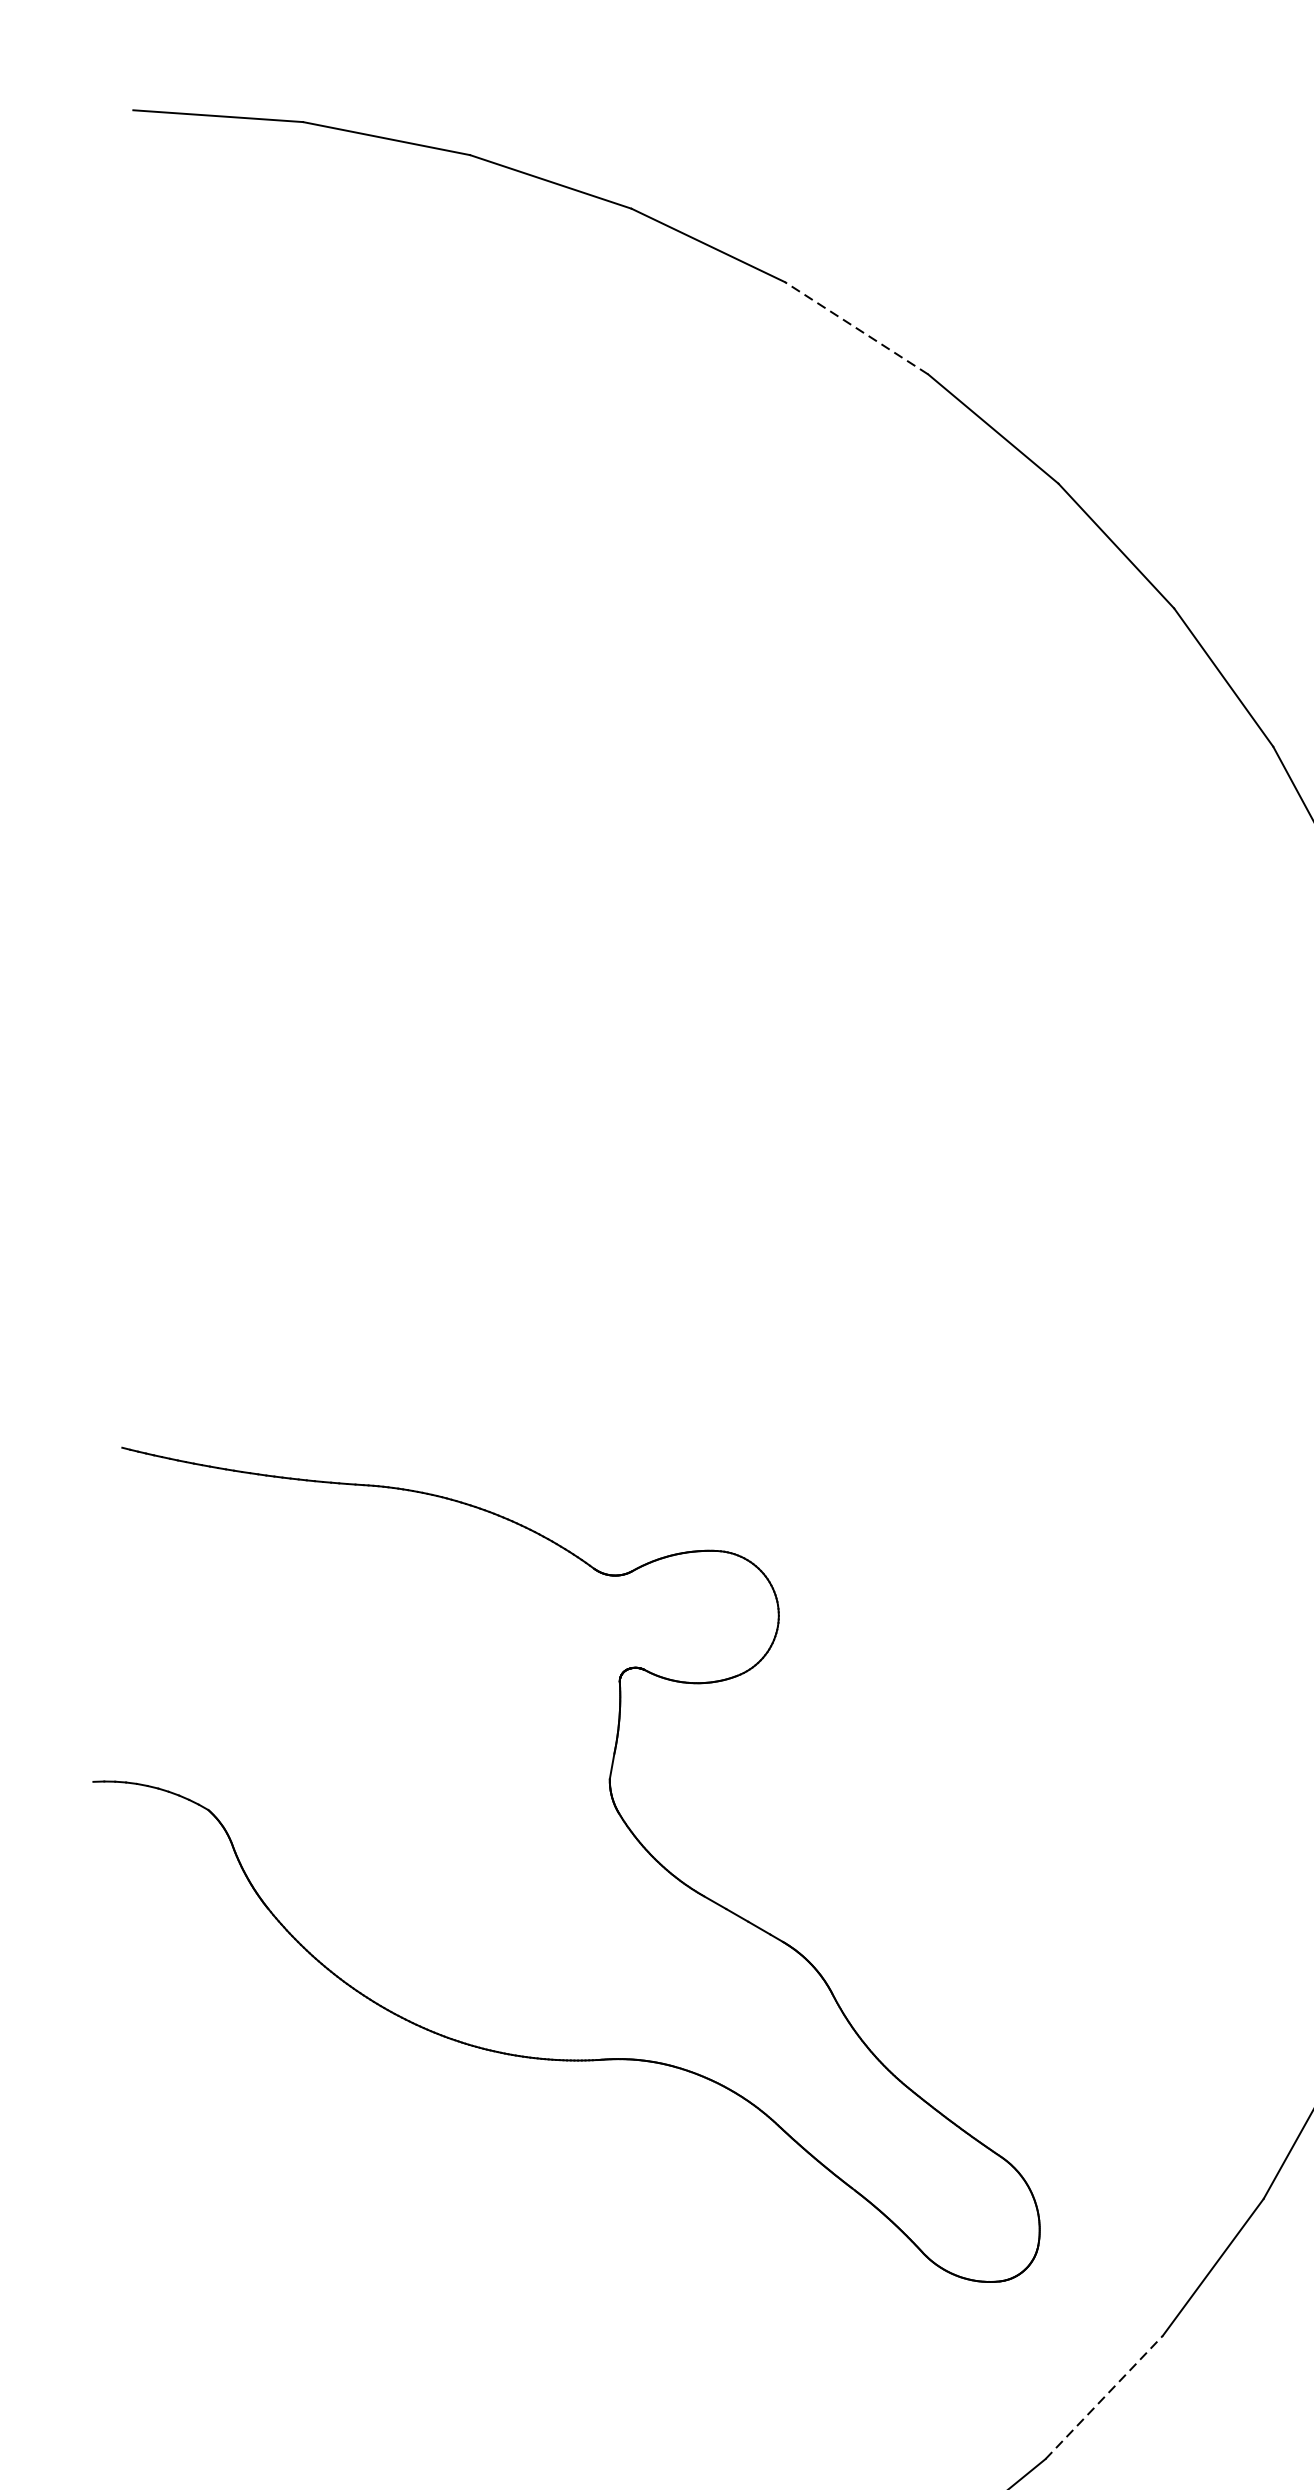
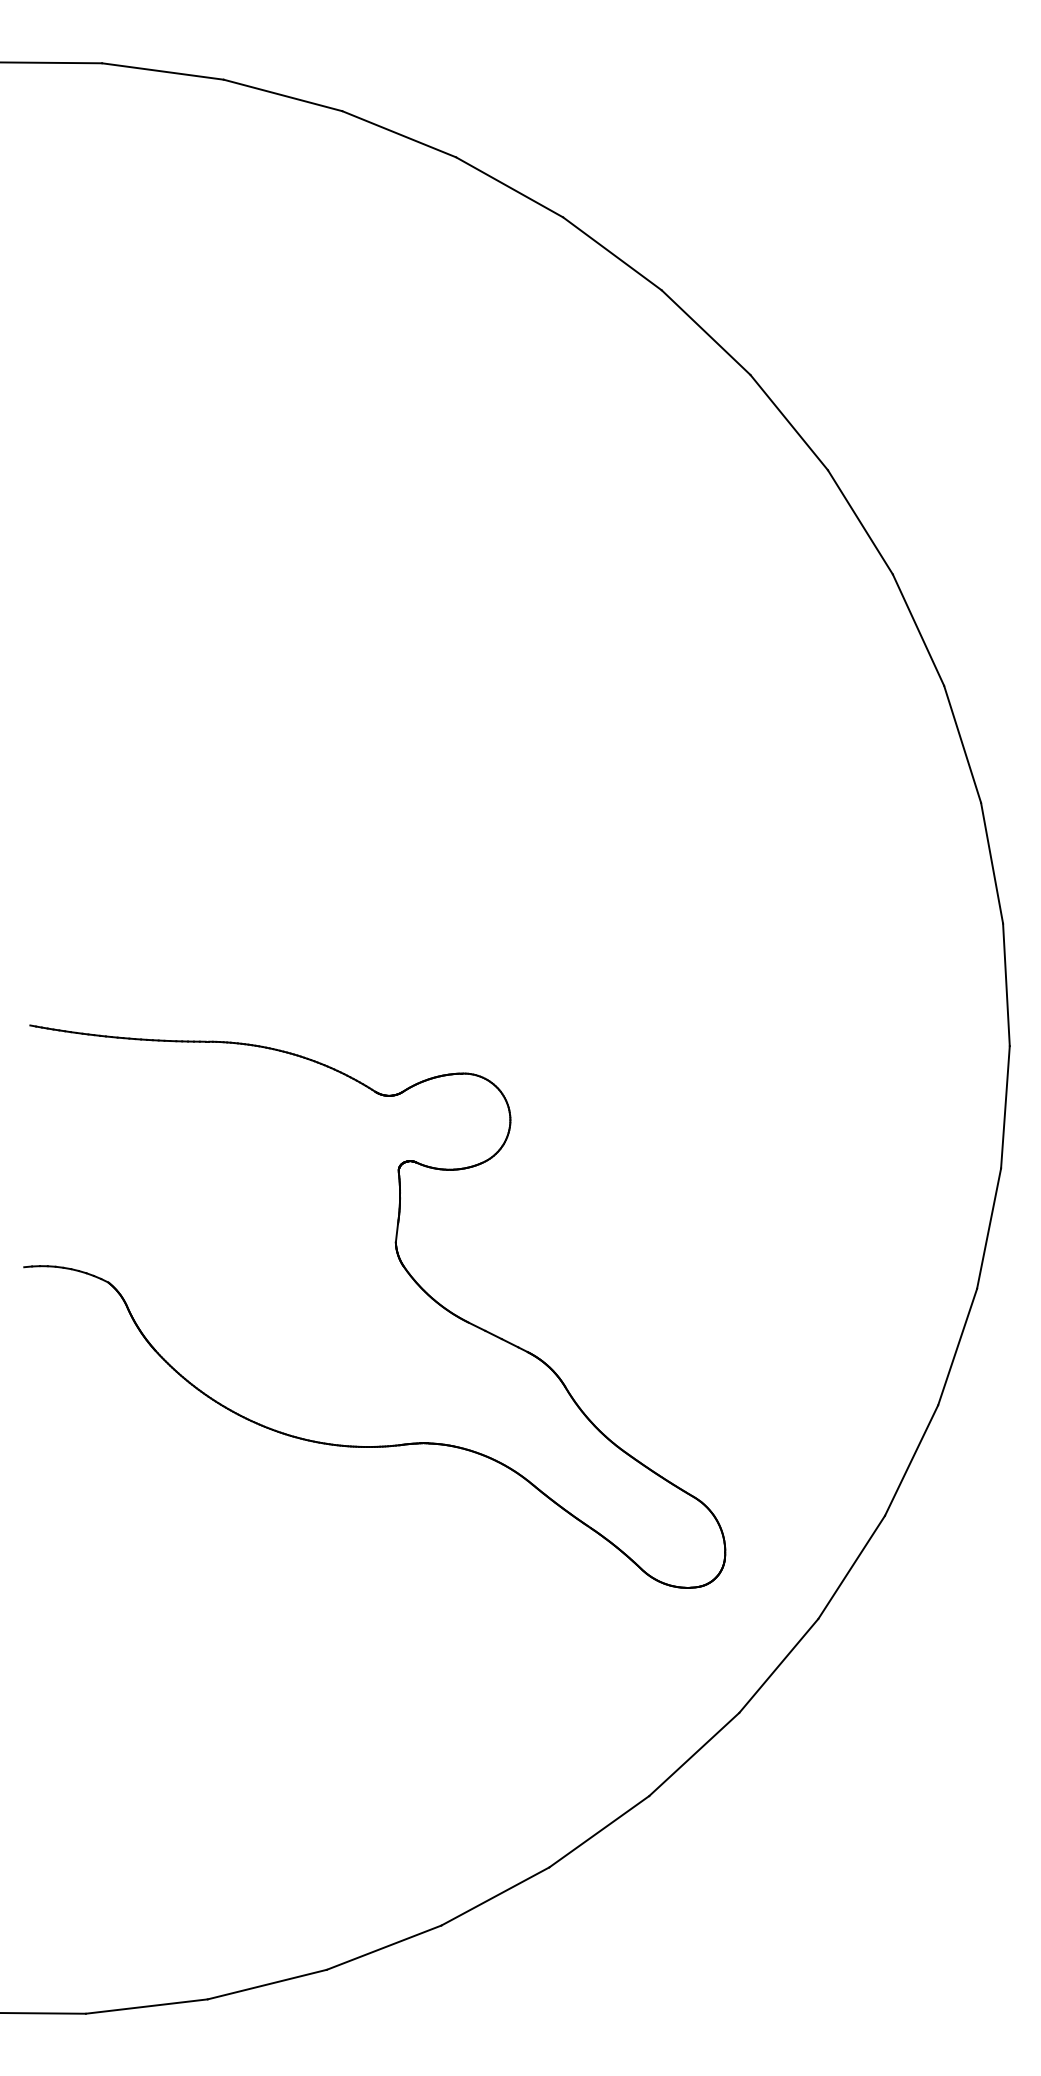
line: (856, 328) -> (509, 187), dashed -> solid
line: (1105, 2397) -> (779, 1665), dashed -> solid

